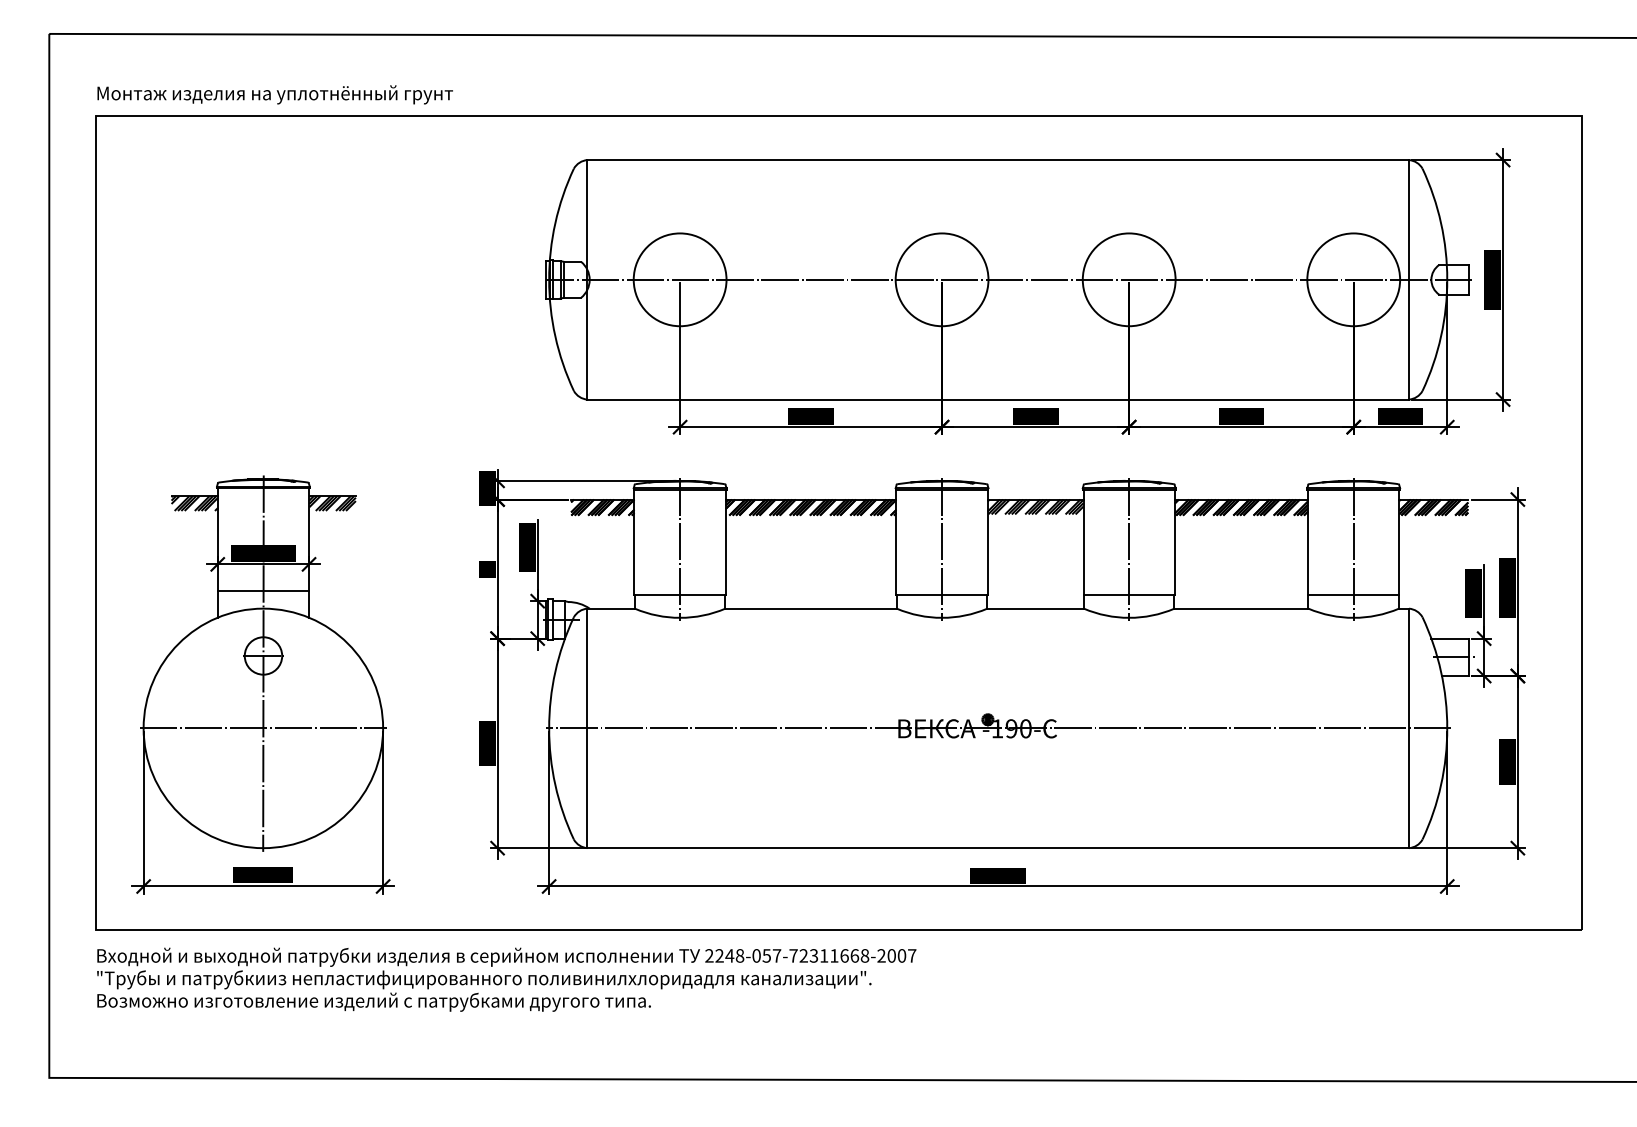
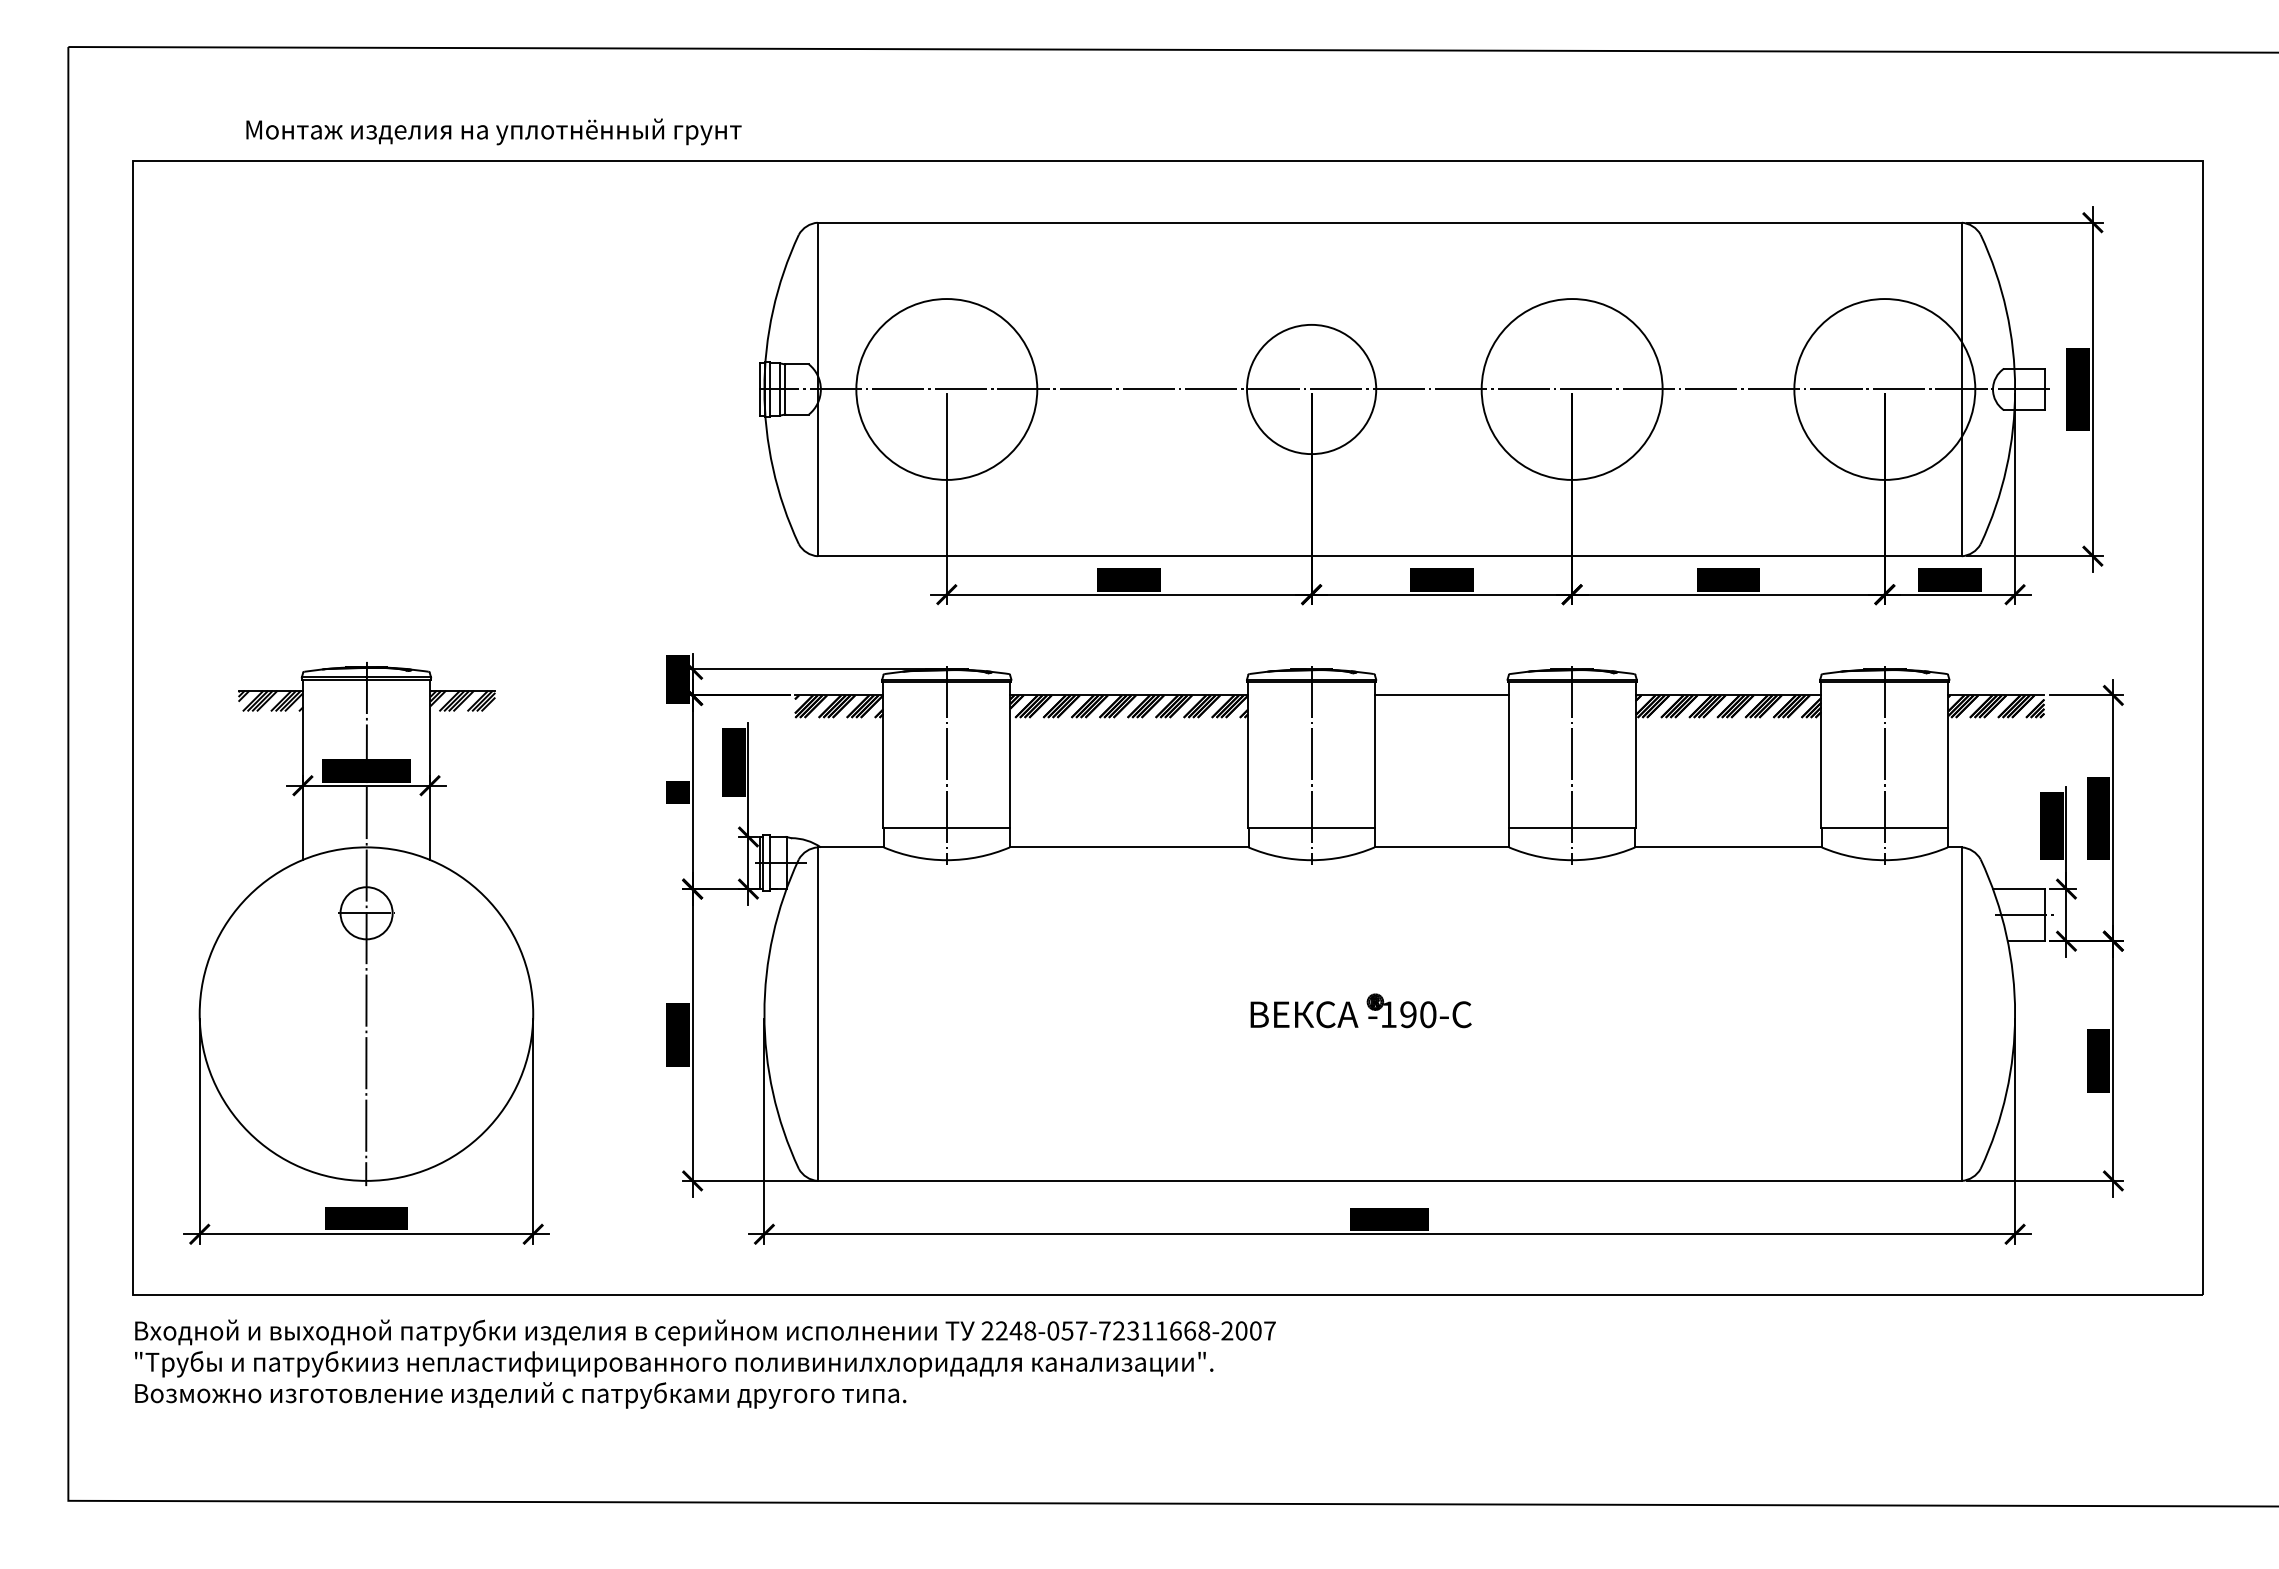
text: (274, 94) -> (493, 131), moved
circle: (679, 279) -> (946, 389), size x1.4
circle: (1128, 279) -> (1571, 389), size x1.4
circle: (1353, 279) -> (1884, 389), size x1.4
hatch: (1035, 506) -> (1441, 705), removed
line: (263, 591) -> (366, 823), removed
line: (263, 728) -> (366, 1014), removed
line: (998, 728) -> (1389, 1014), removed

